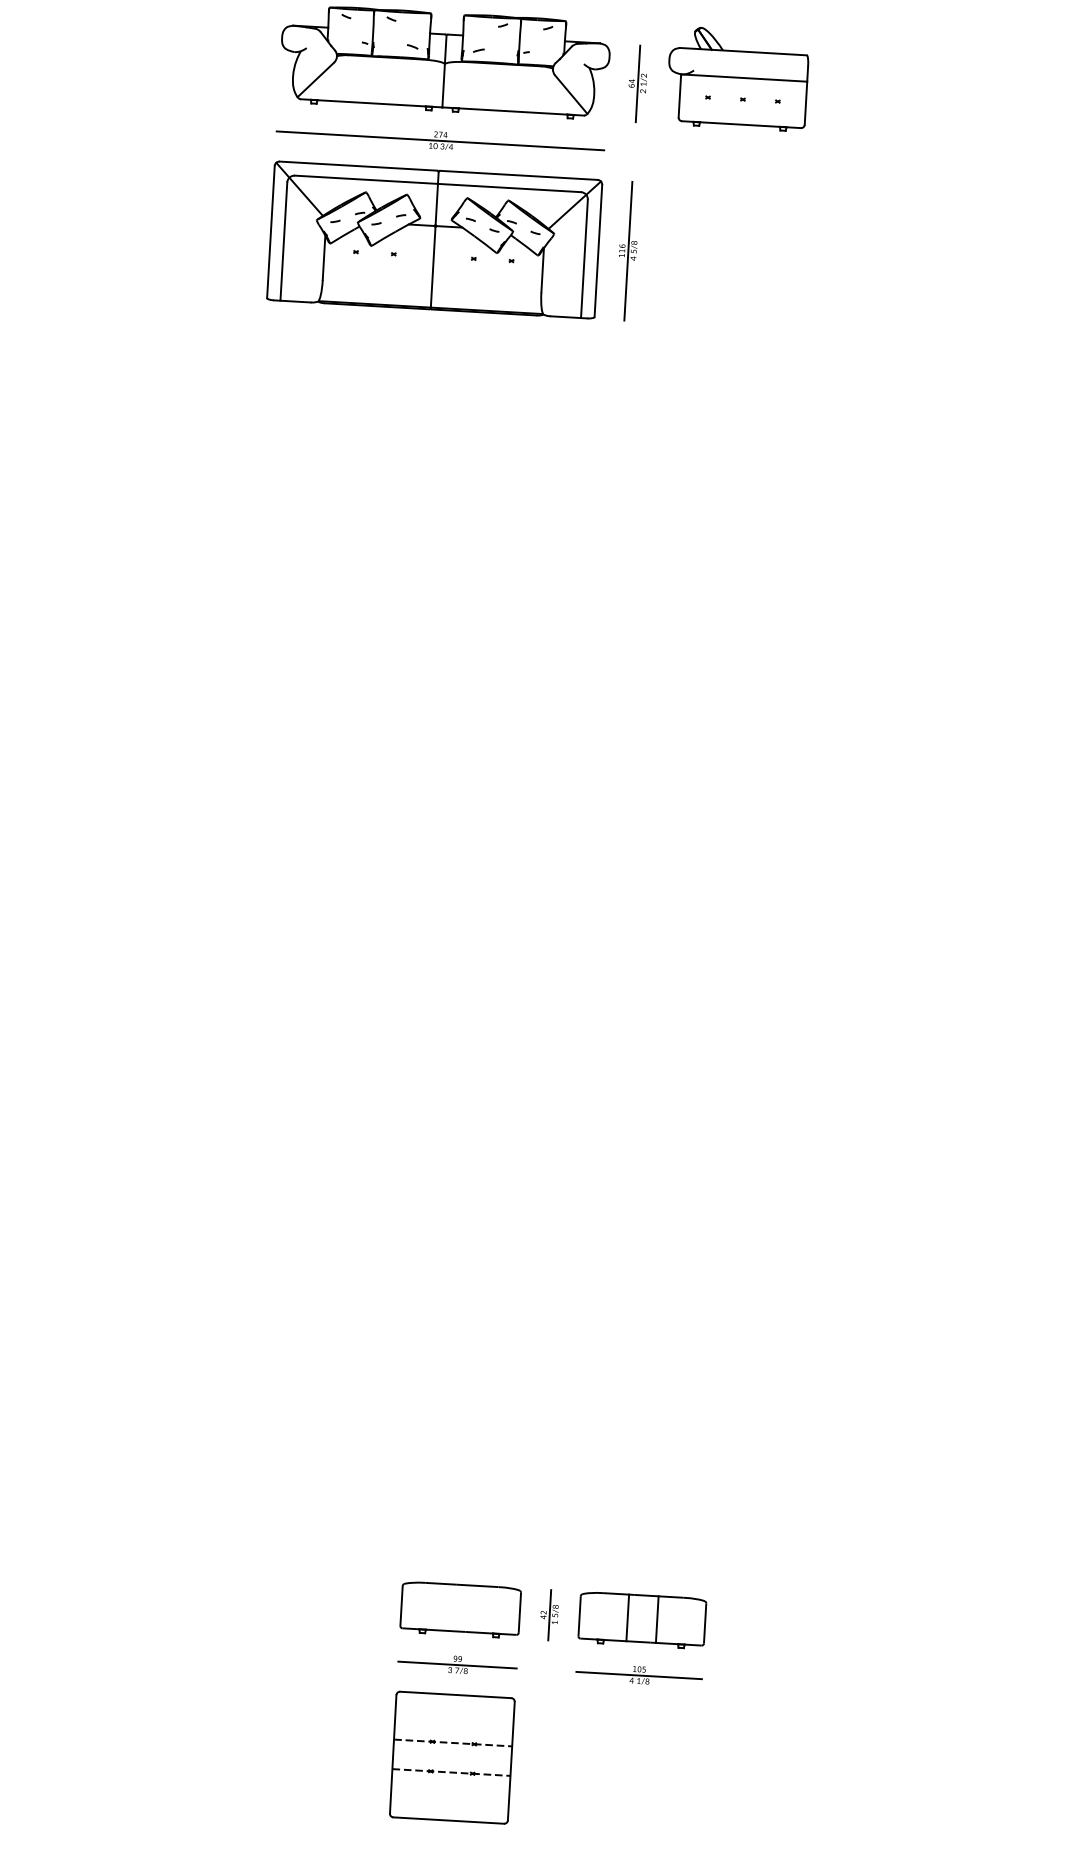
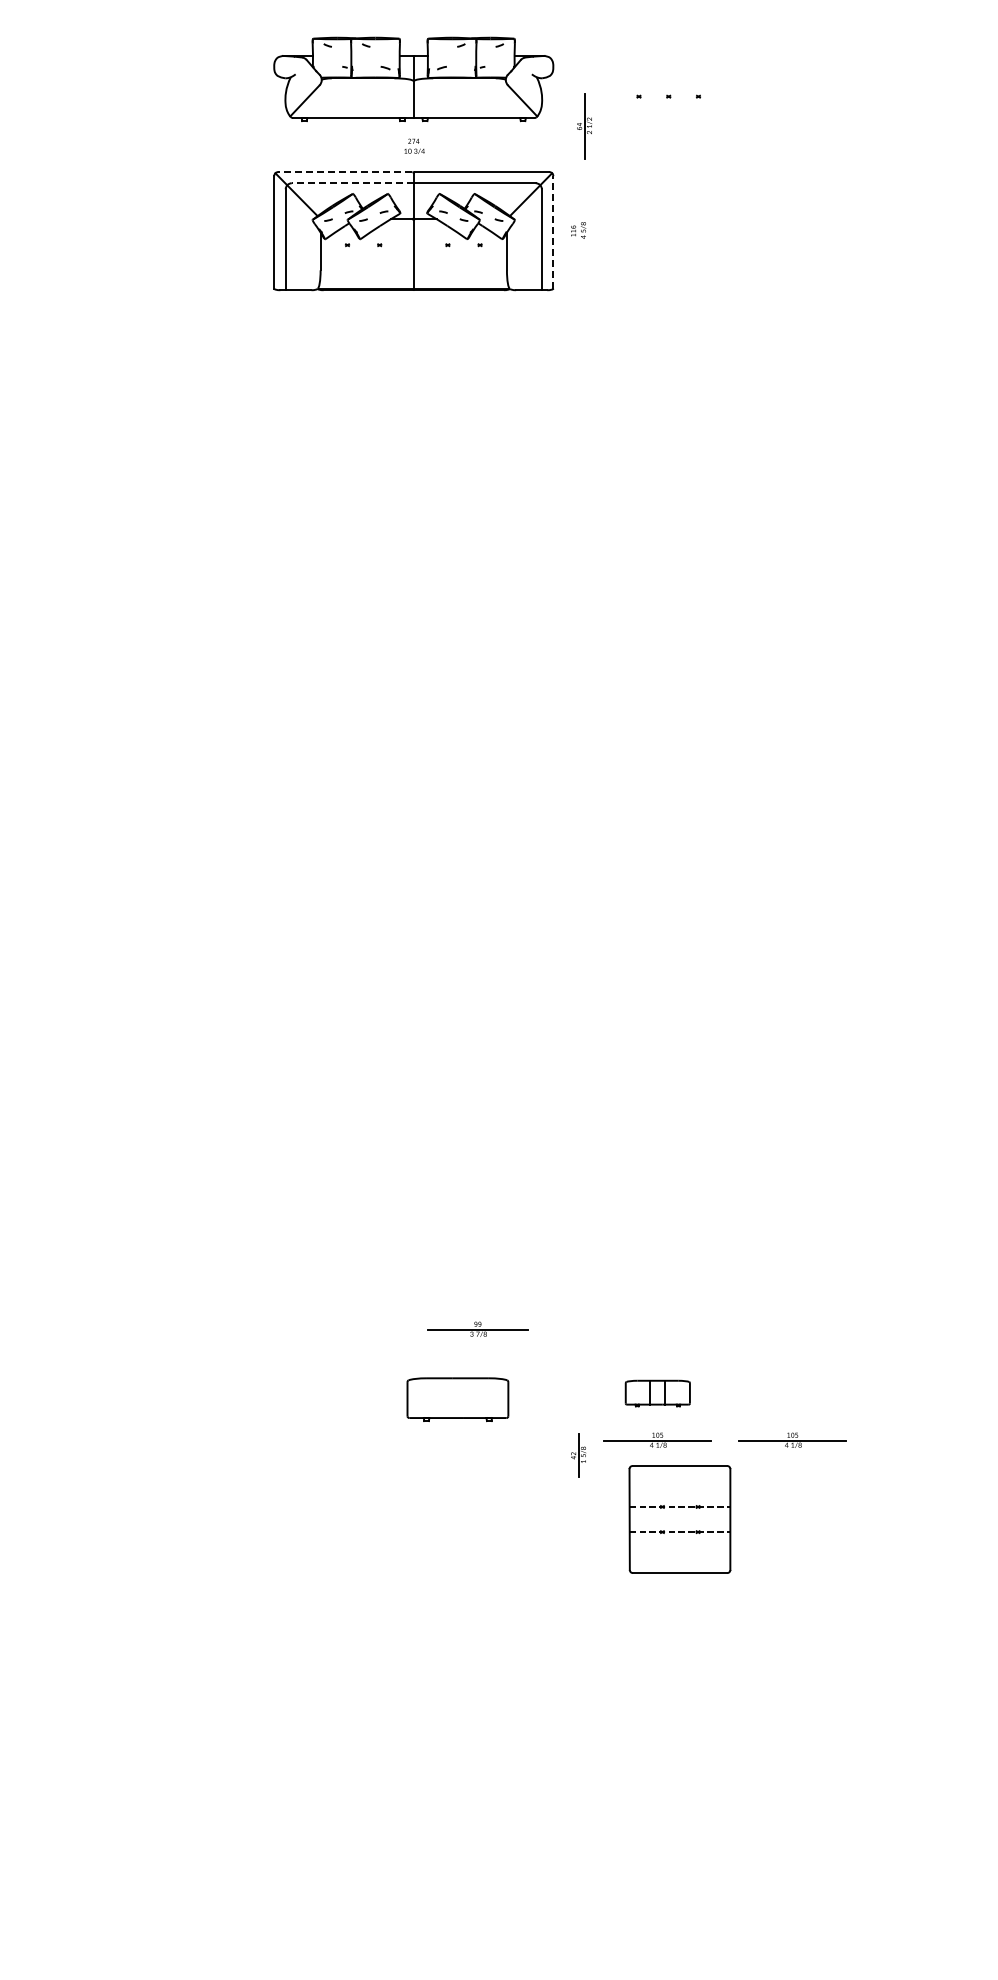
part: (737, 79) -> (663, 79), removed
part: (637, 83) -> (584, 126), moved
line: (440, 140) -> (413, 146), removed
line: (357, 166) -> (344, 172), solid -> dashed
line: (366, 180) -> (352, 183), solid -> dashed
line: (598, 249) -> (553, 231), solid -> dashed
line: (627, 251) -> (578, 231), removed
part: (460, 1609) -> (457, 1399), moved
part: (549, 1614) -> (578, 1455), moved
part: (642, 1620) -> (657, 1393), size x0.6
part: (457, 1663) -> (477, 1328), moved
part: (797, 1683) -> (792, 1439), added
part: (451, 1757) -> (679, 1519), moved

